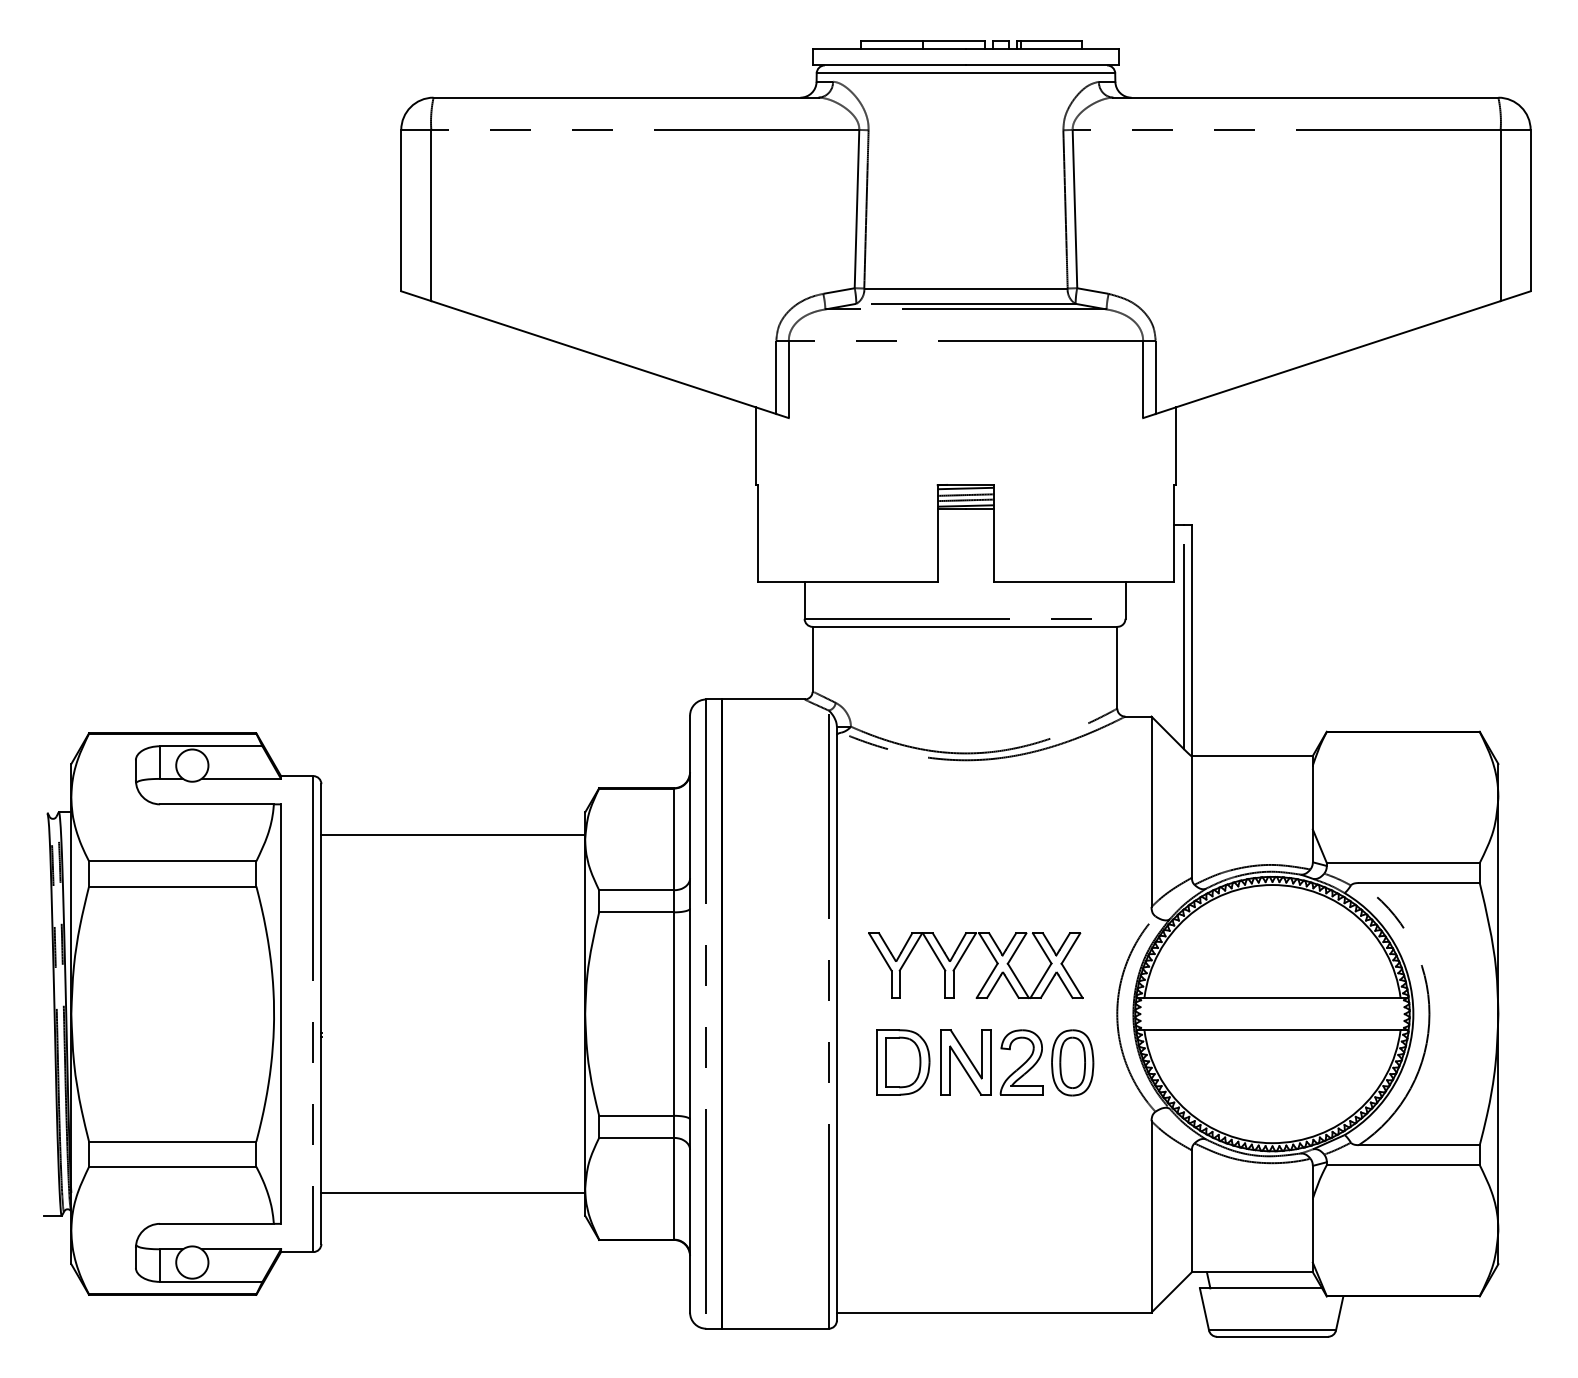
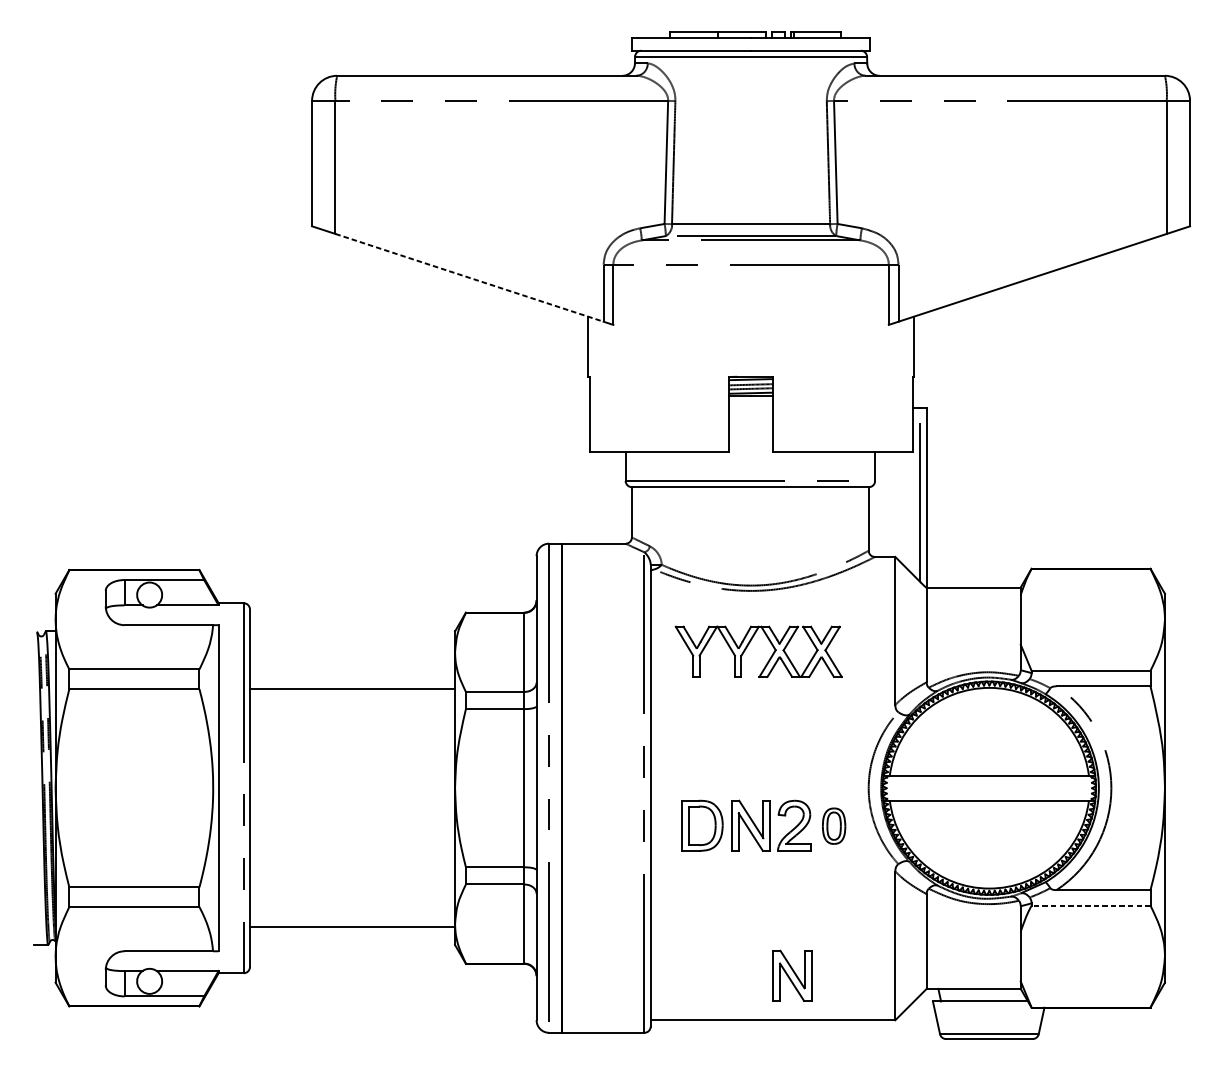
line: (604, 357) -> (470, 277), solid -> dashed
line: (453, 835) -> (352, 689), moved
part: (963, 956) -> (749, 644), moved
part: (1072, 1062) -> (833, 825), size x0.7
line: (1402, 1165) -> (1090, 905), solid -> dashed
part: (1018, 1255) -> (791, 975), added

